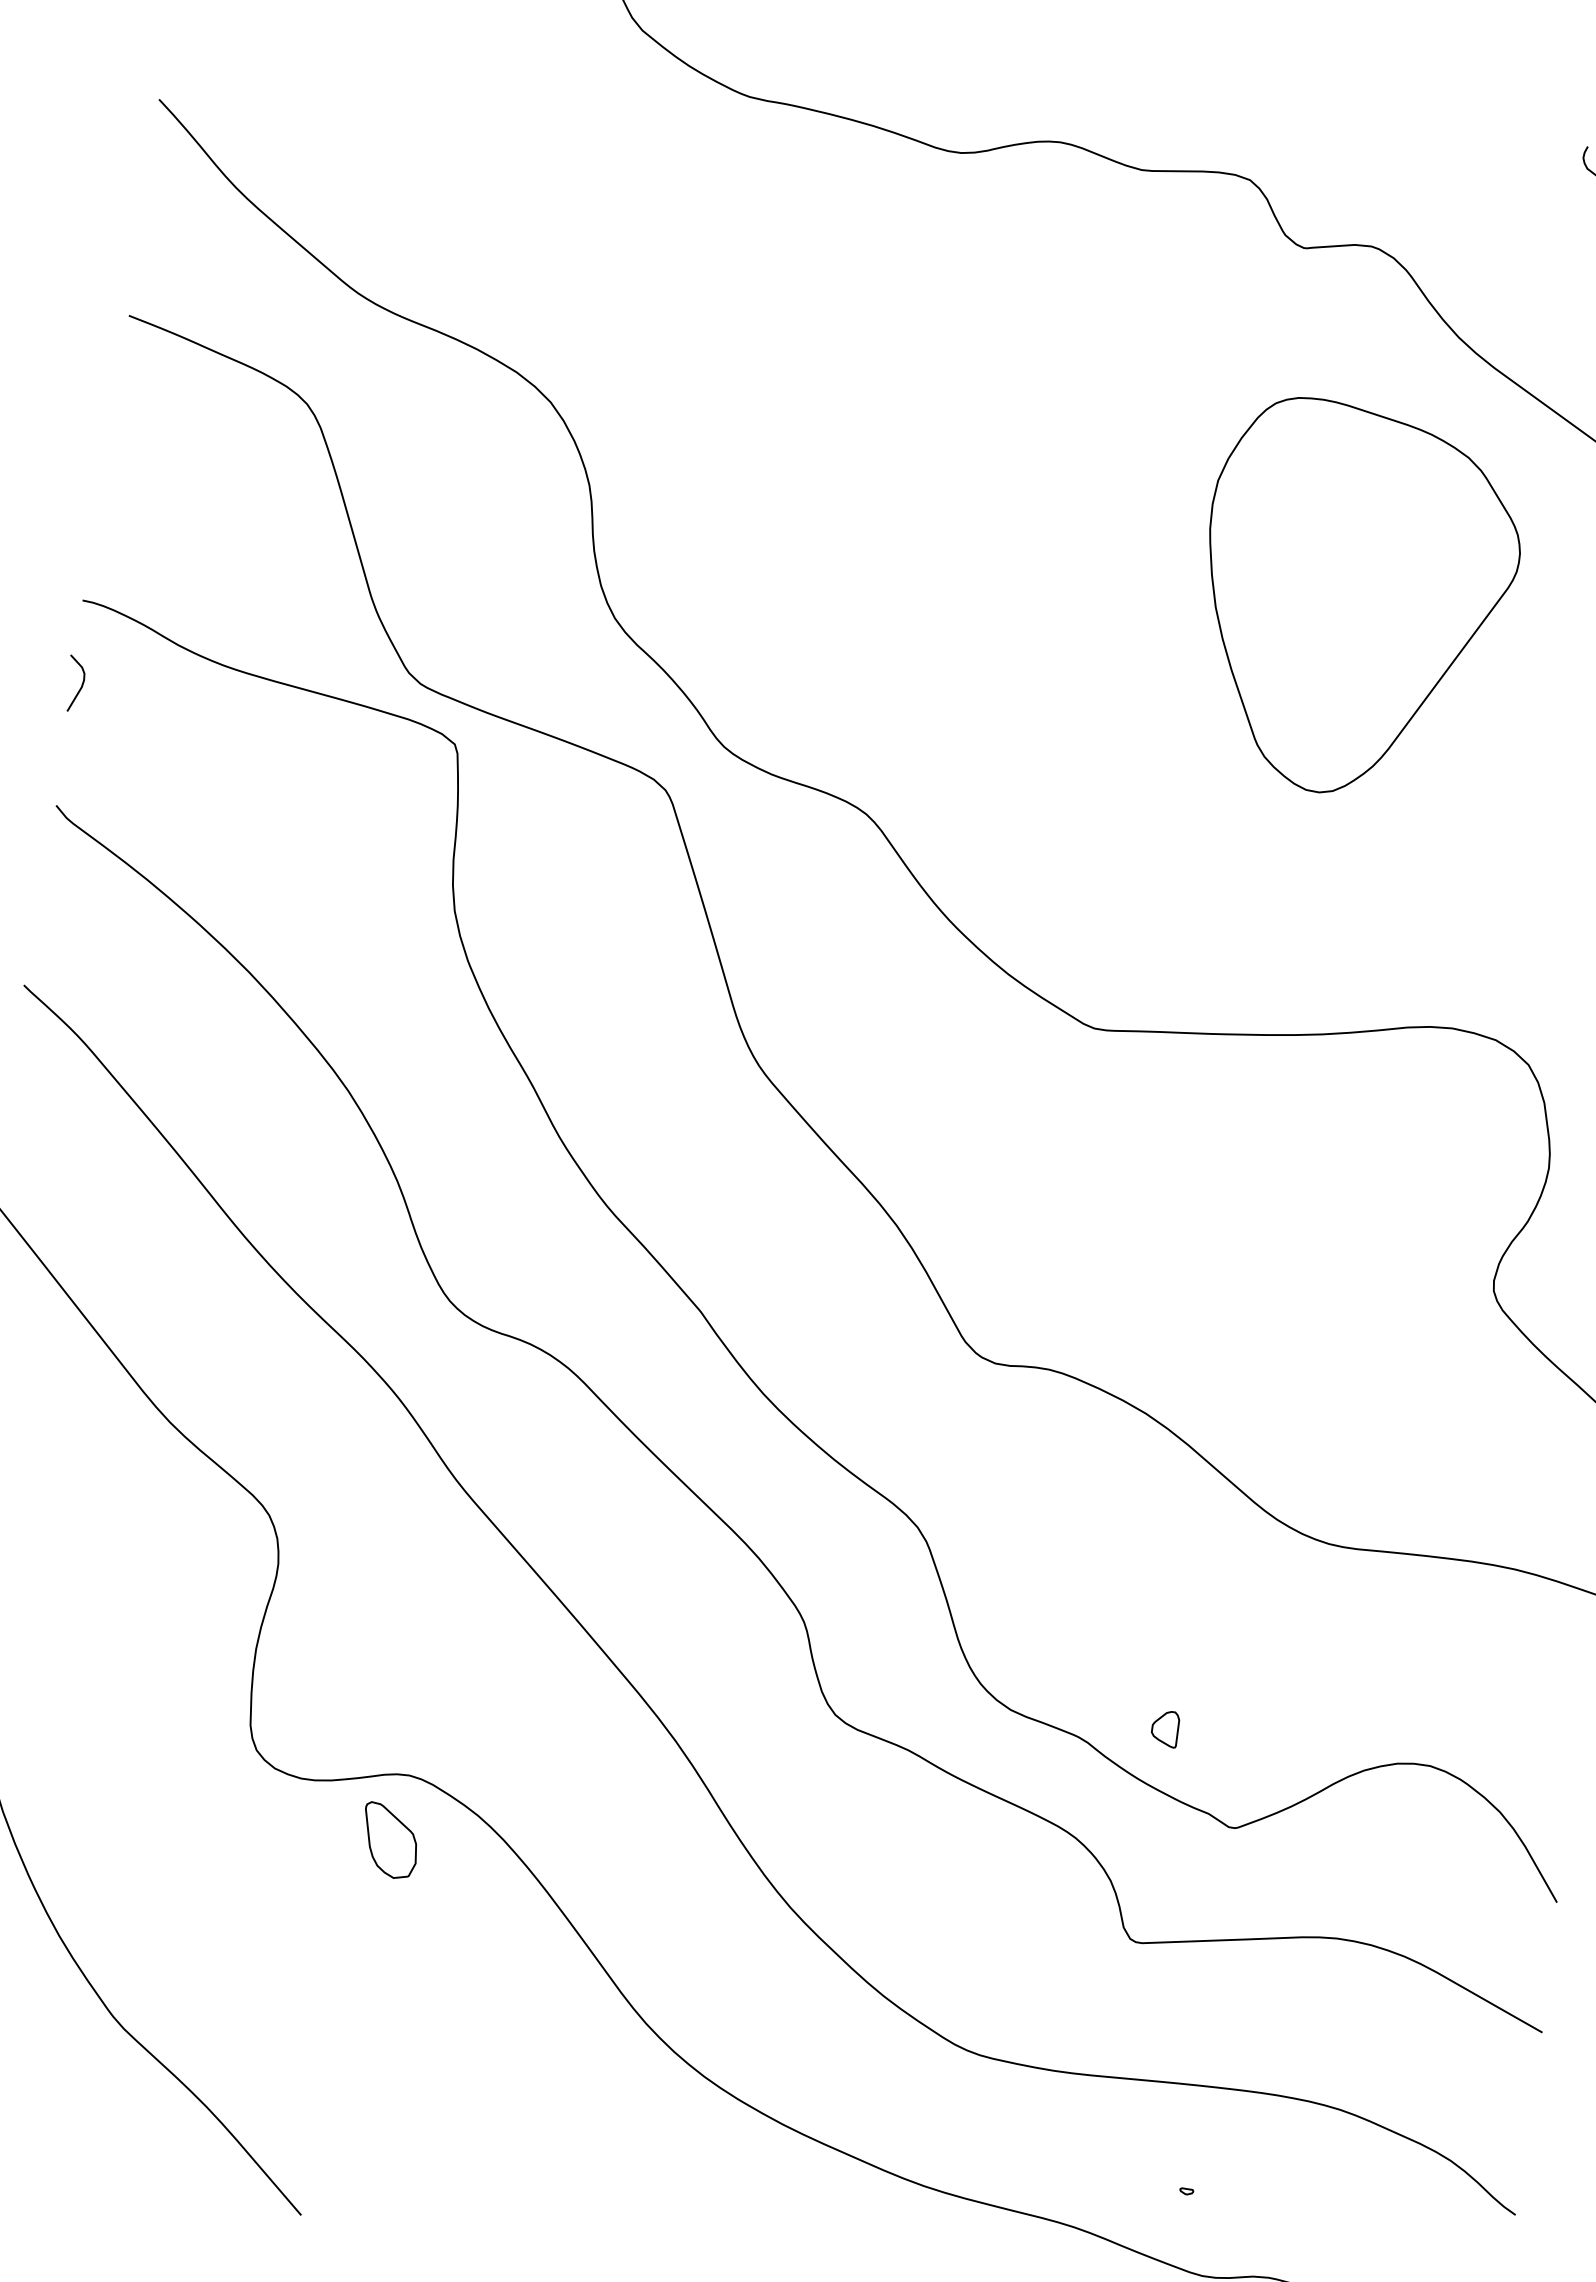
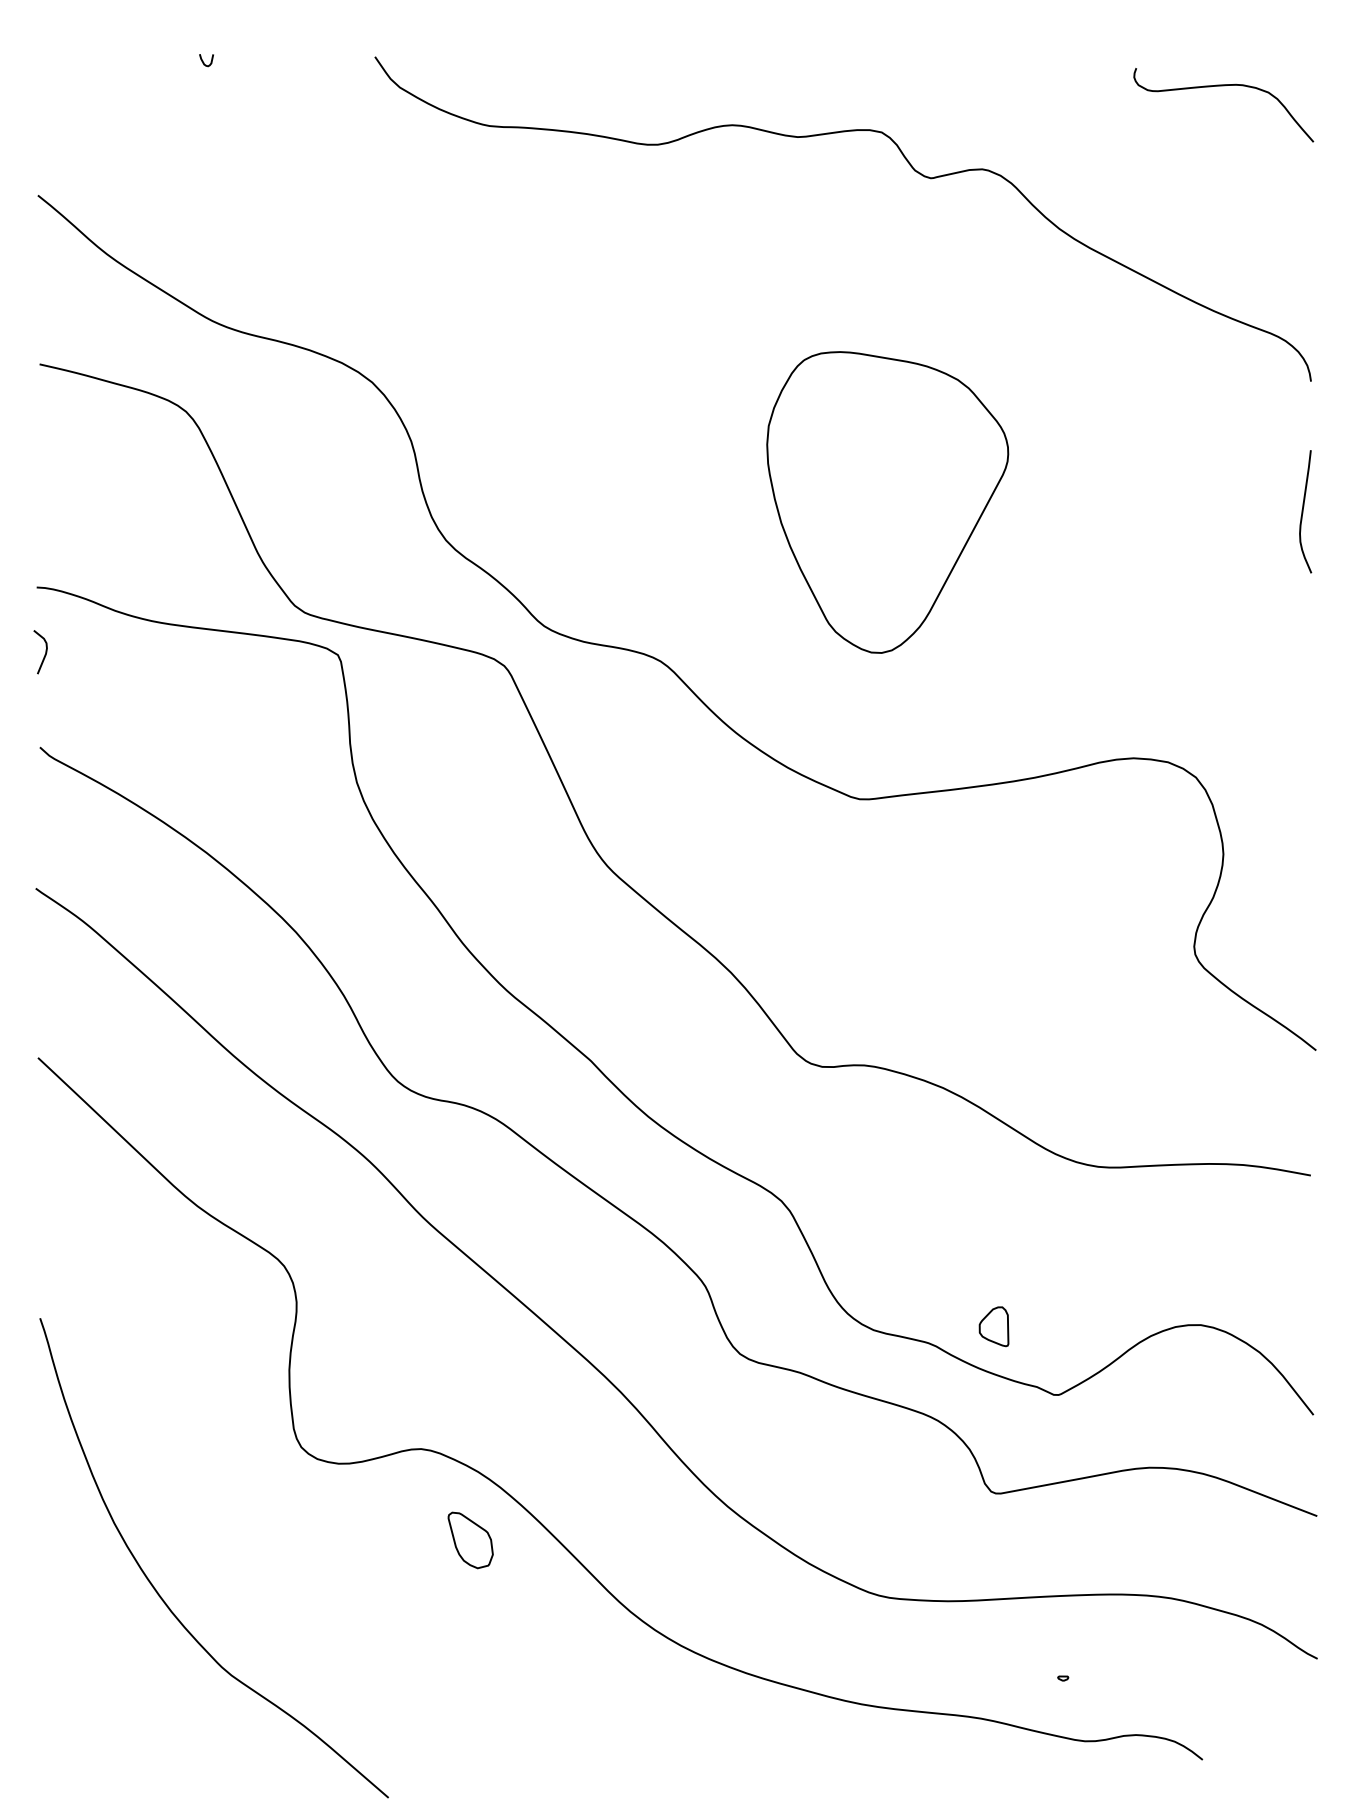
part: (1355, 601) -> (887, 502), moved
part: (1164, 1728) -> (993, 1326), size x1.43
part: (389, 1841) -> (470, 1540), moved

